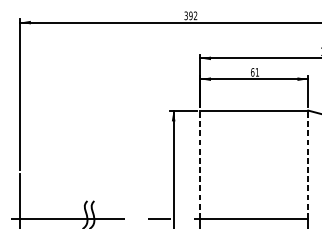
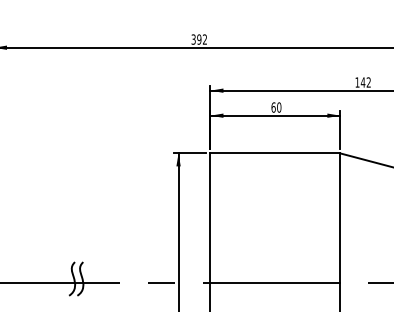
text: (257, 72) -> (279, 107), 61 -> 60
line: (200, 164) -> (210, 218), dashed -> solid
line: (308, 164) -> (340, 218), dashed -> solid

